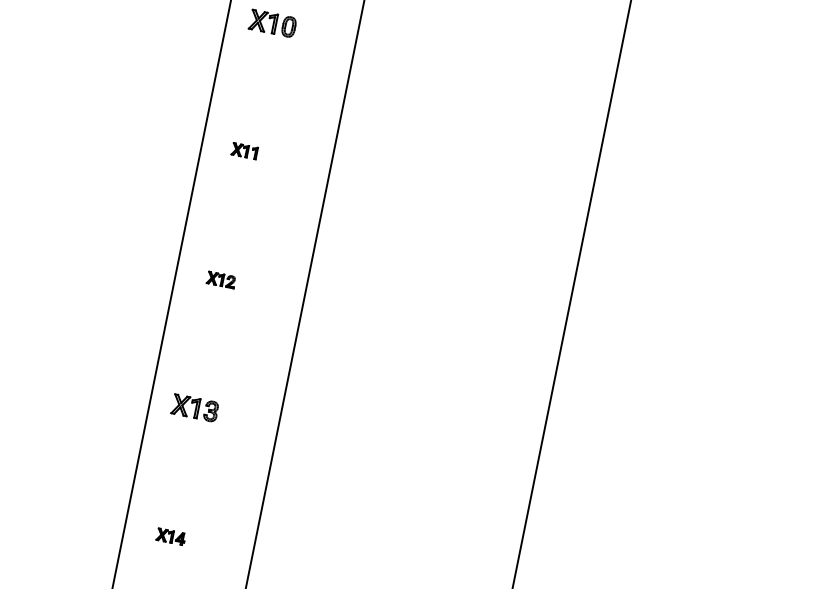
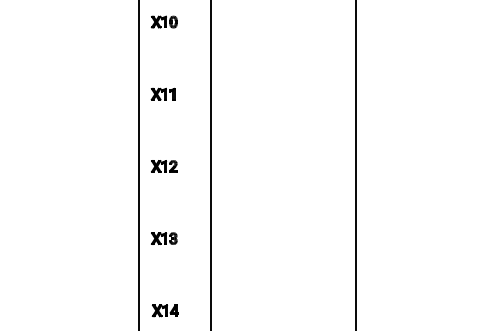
part: (243, 149) -> (162, 93), size x1.67
part: (221, 280) -> (164, 166), size x1.67
part: (169, 535) -> (164, 310), size x1.67

